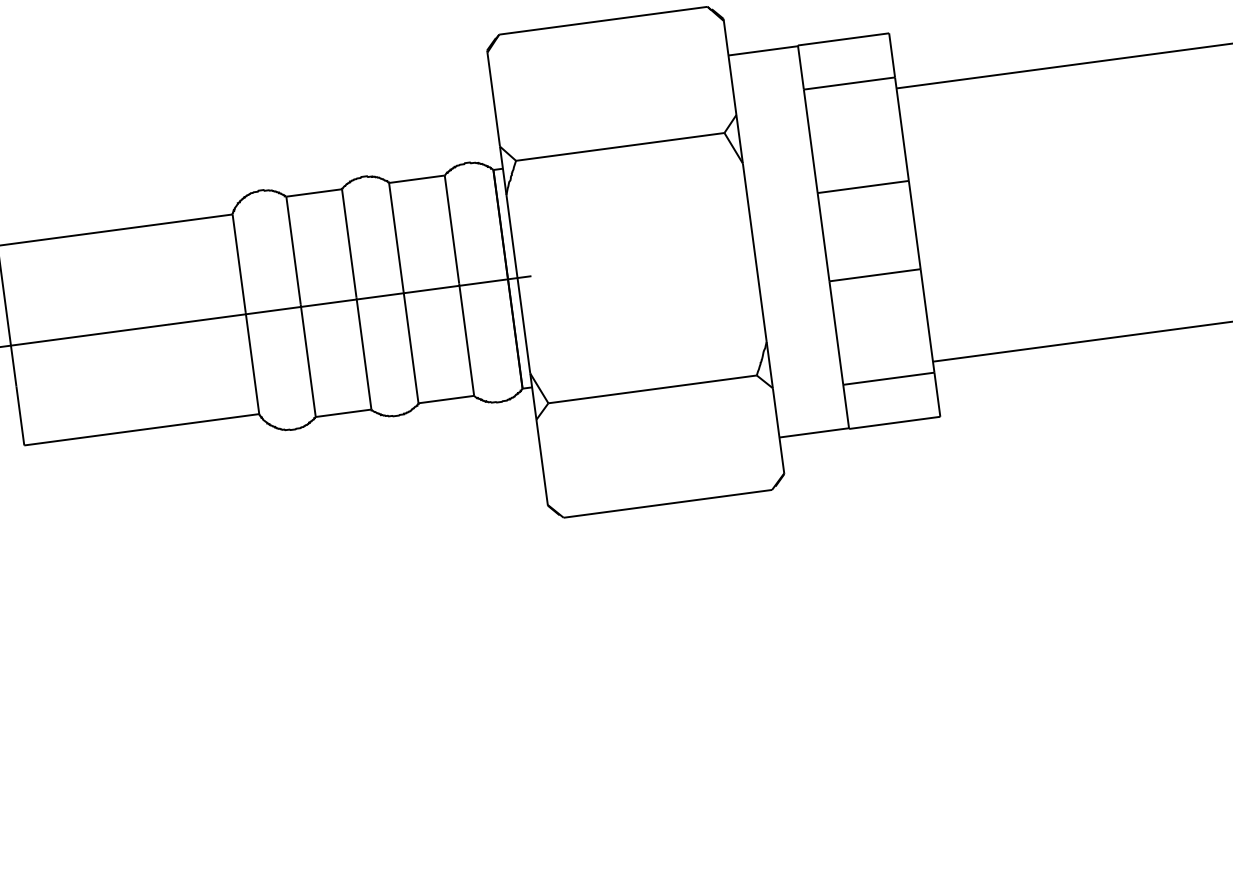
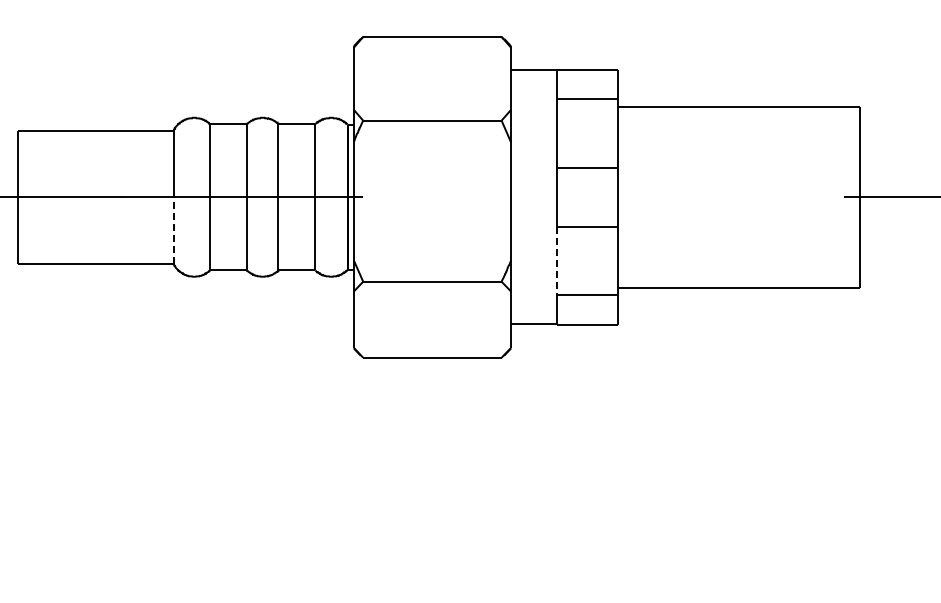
line: (836, 333) -> (557, 261), solid -> dashed
line: (252, 362) -> (173, 229), solid -> dashed

